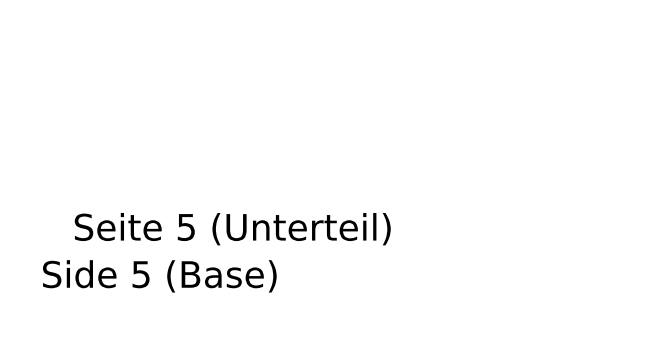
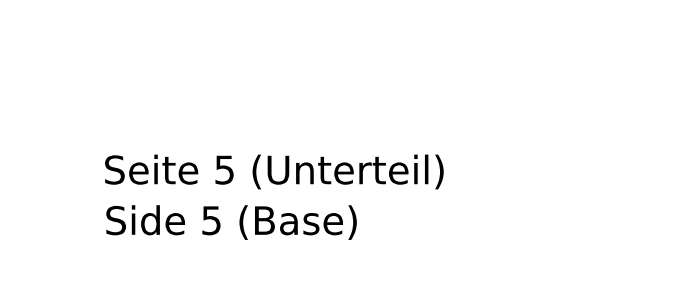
text: (159, 276) -> (231, 222), moved

